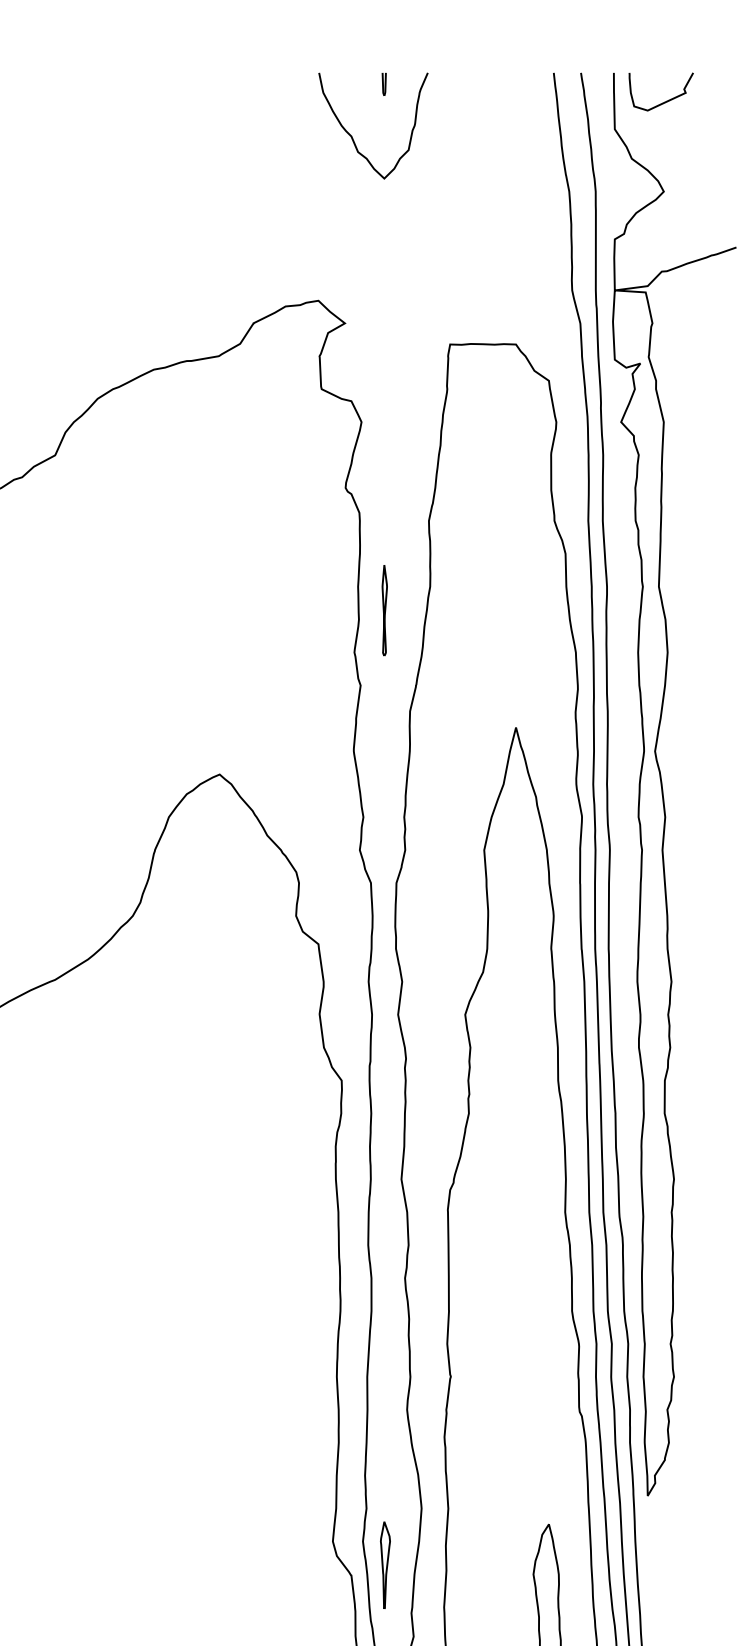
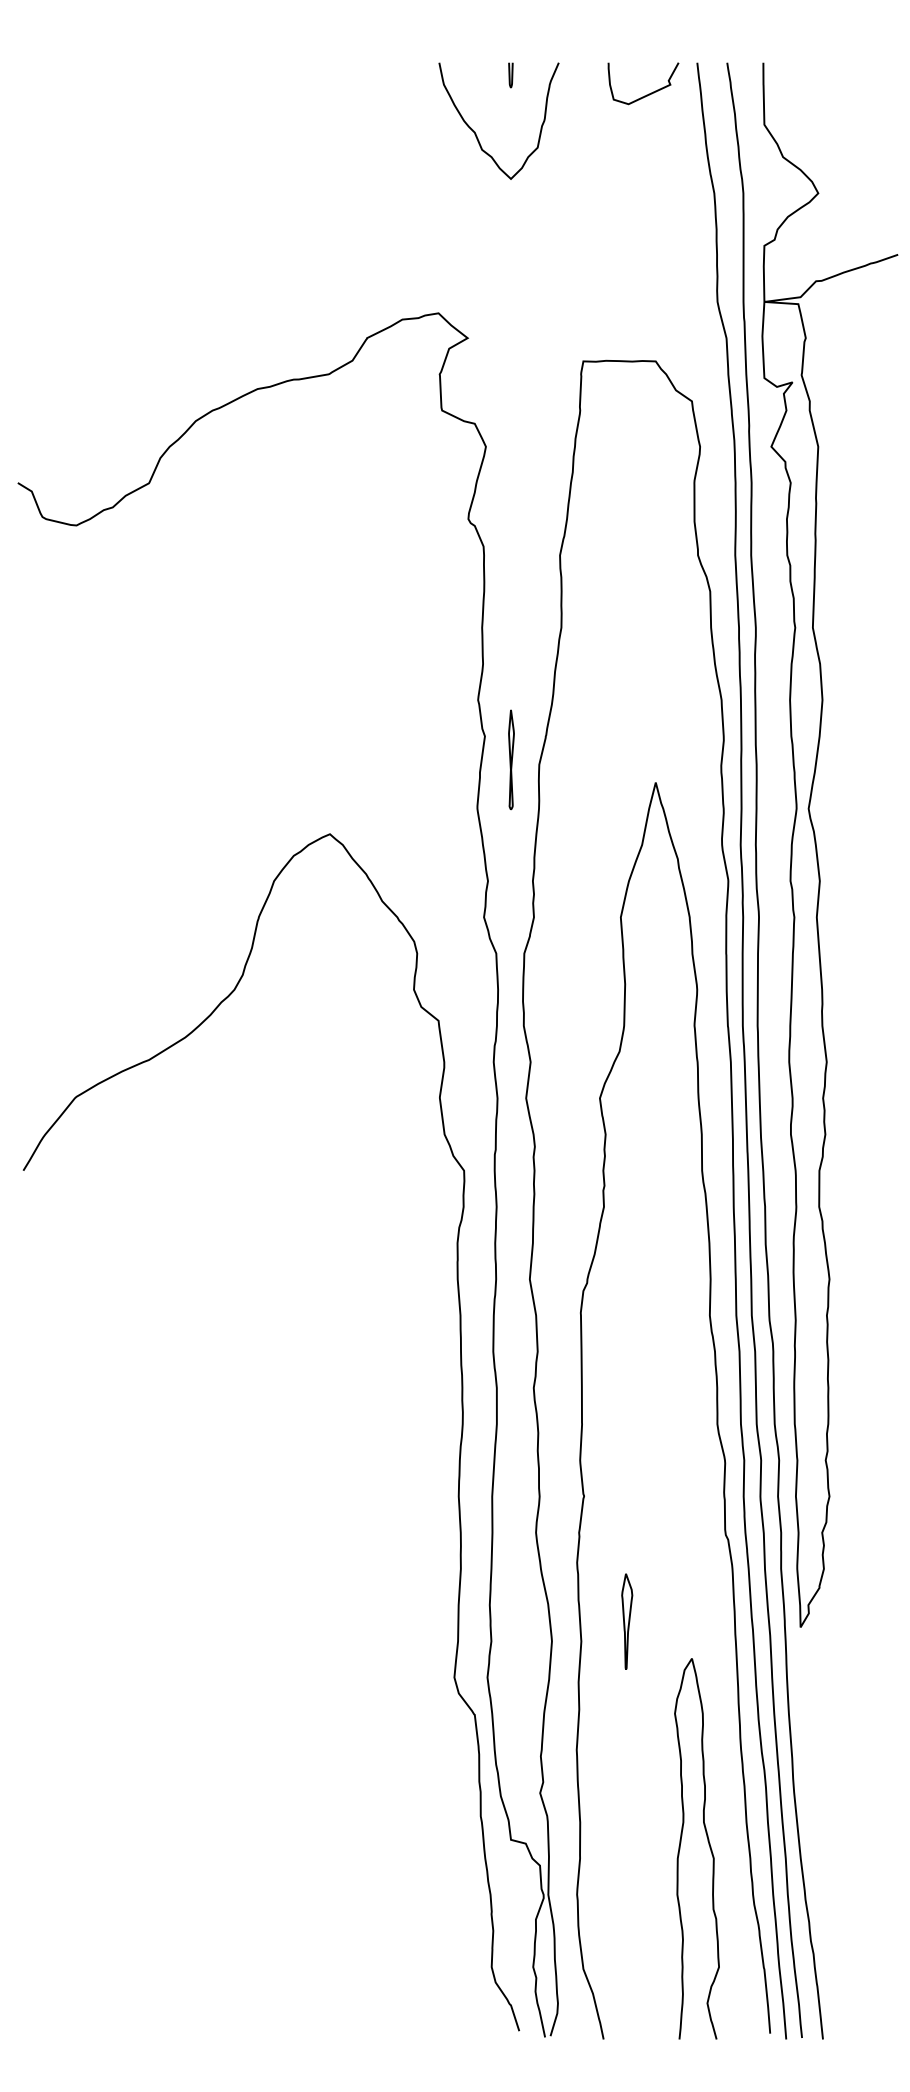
curve: (665, 100) -> (648, 93), moved
part: (384, 610) -> (511, 759), moved
part: (385, 1565) -> (627, 1621), moved

